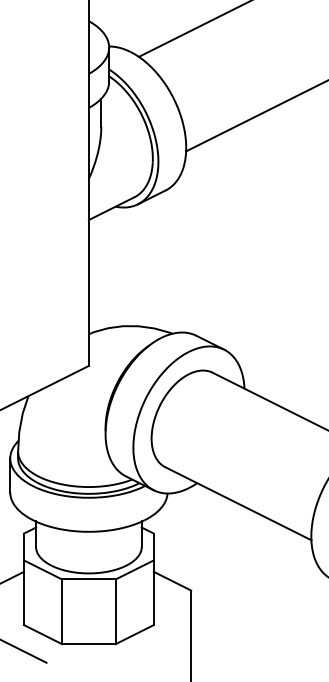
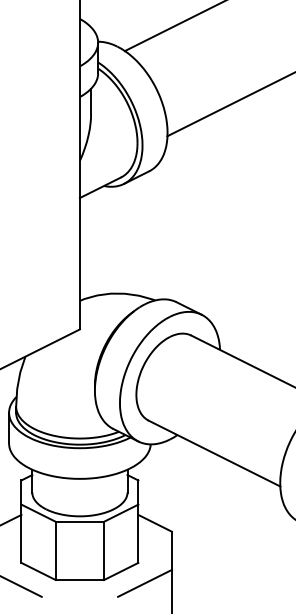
line: (160, 646) -> (144, 582), added

